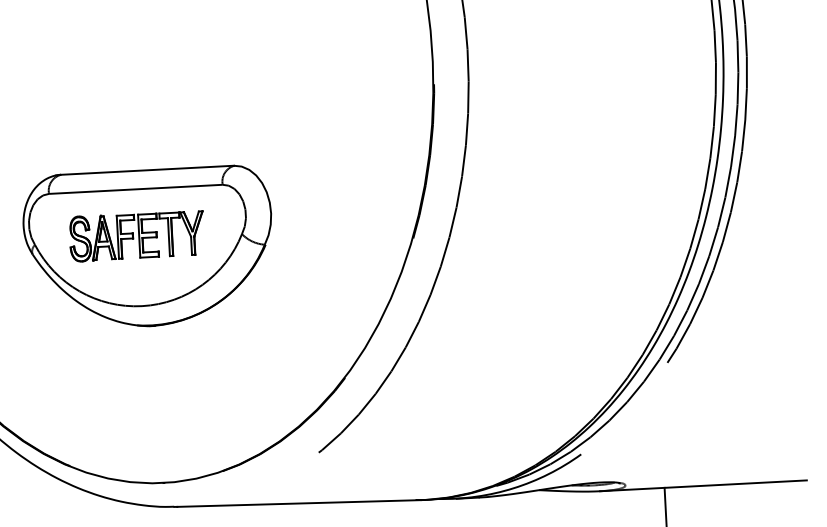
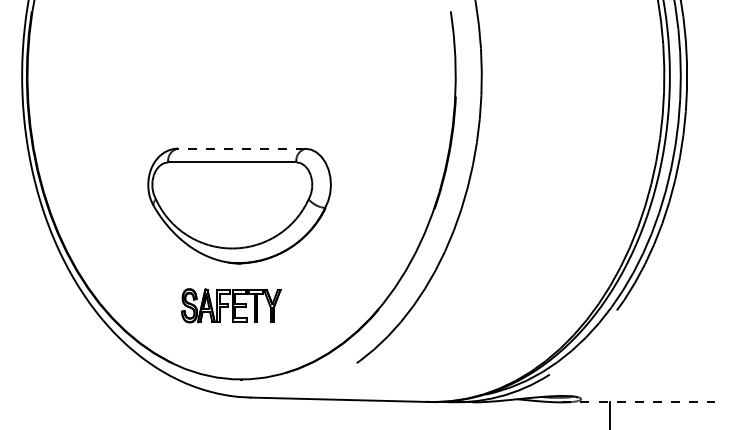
line: (145, 170) -> (240, 148), solid -> dashed
part: (137, 235) -> (231, 305), moved
line: (704, 485) -> (639, 402), solid -> dashed

